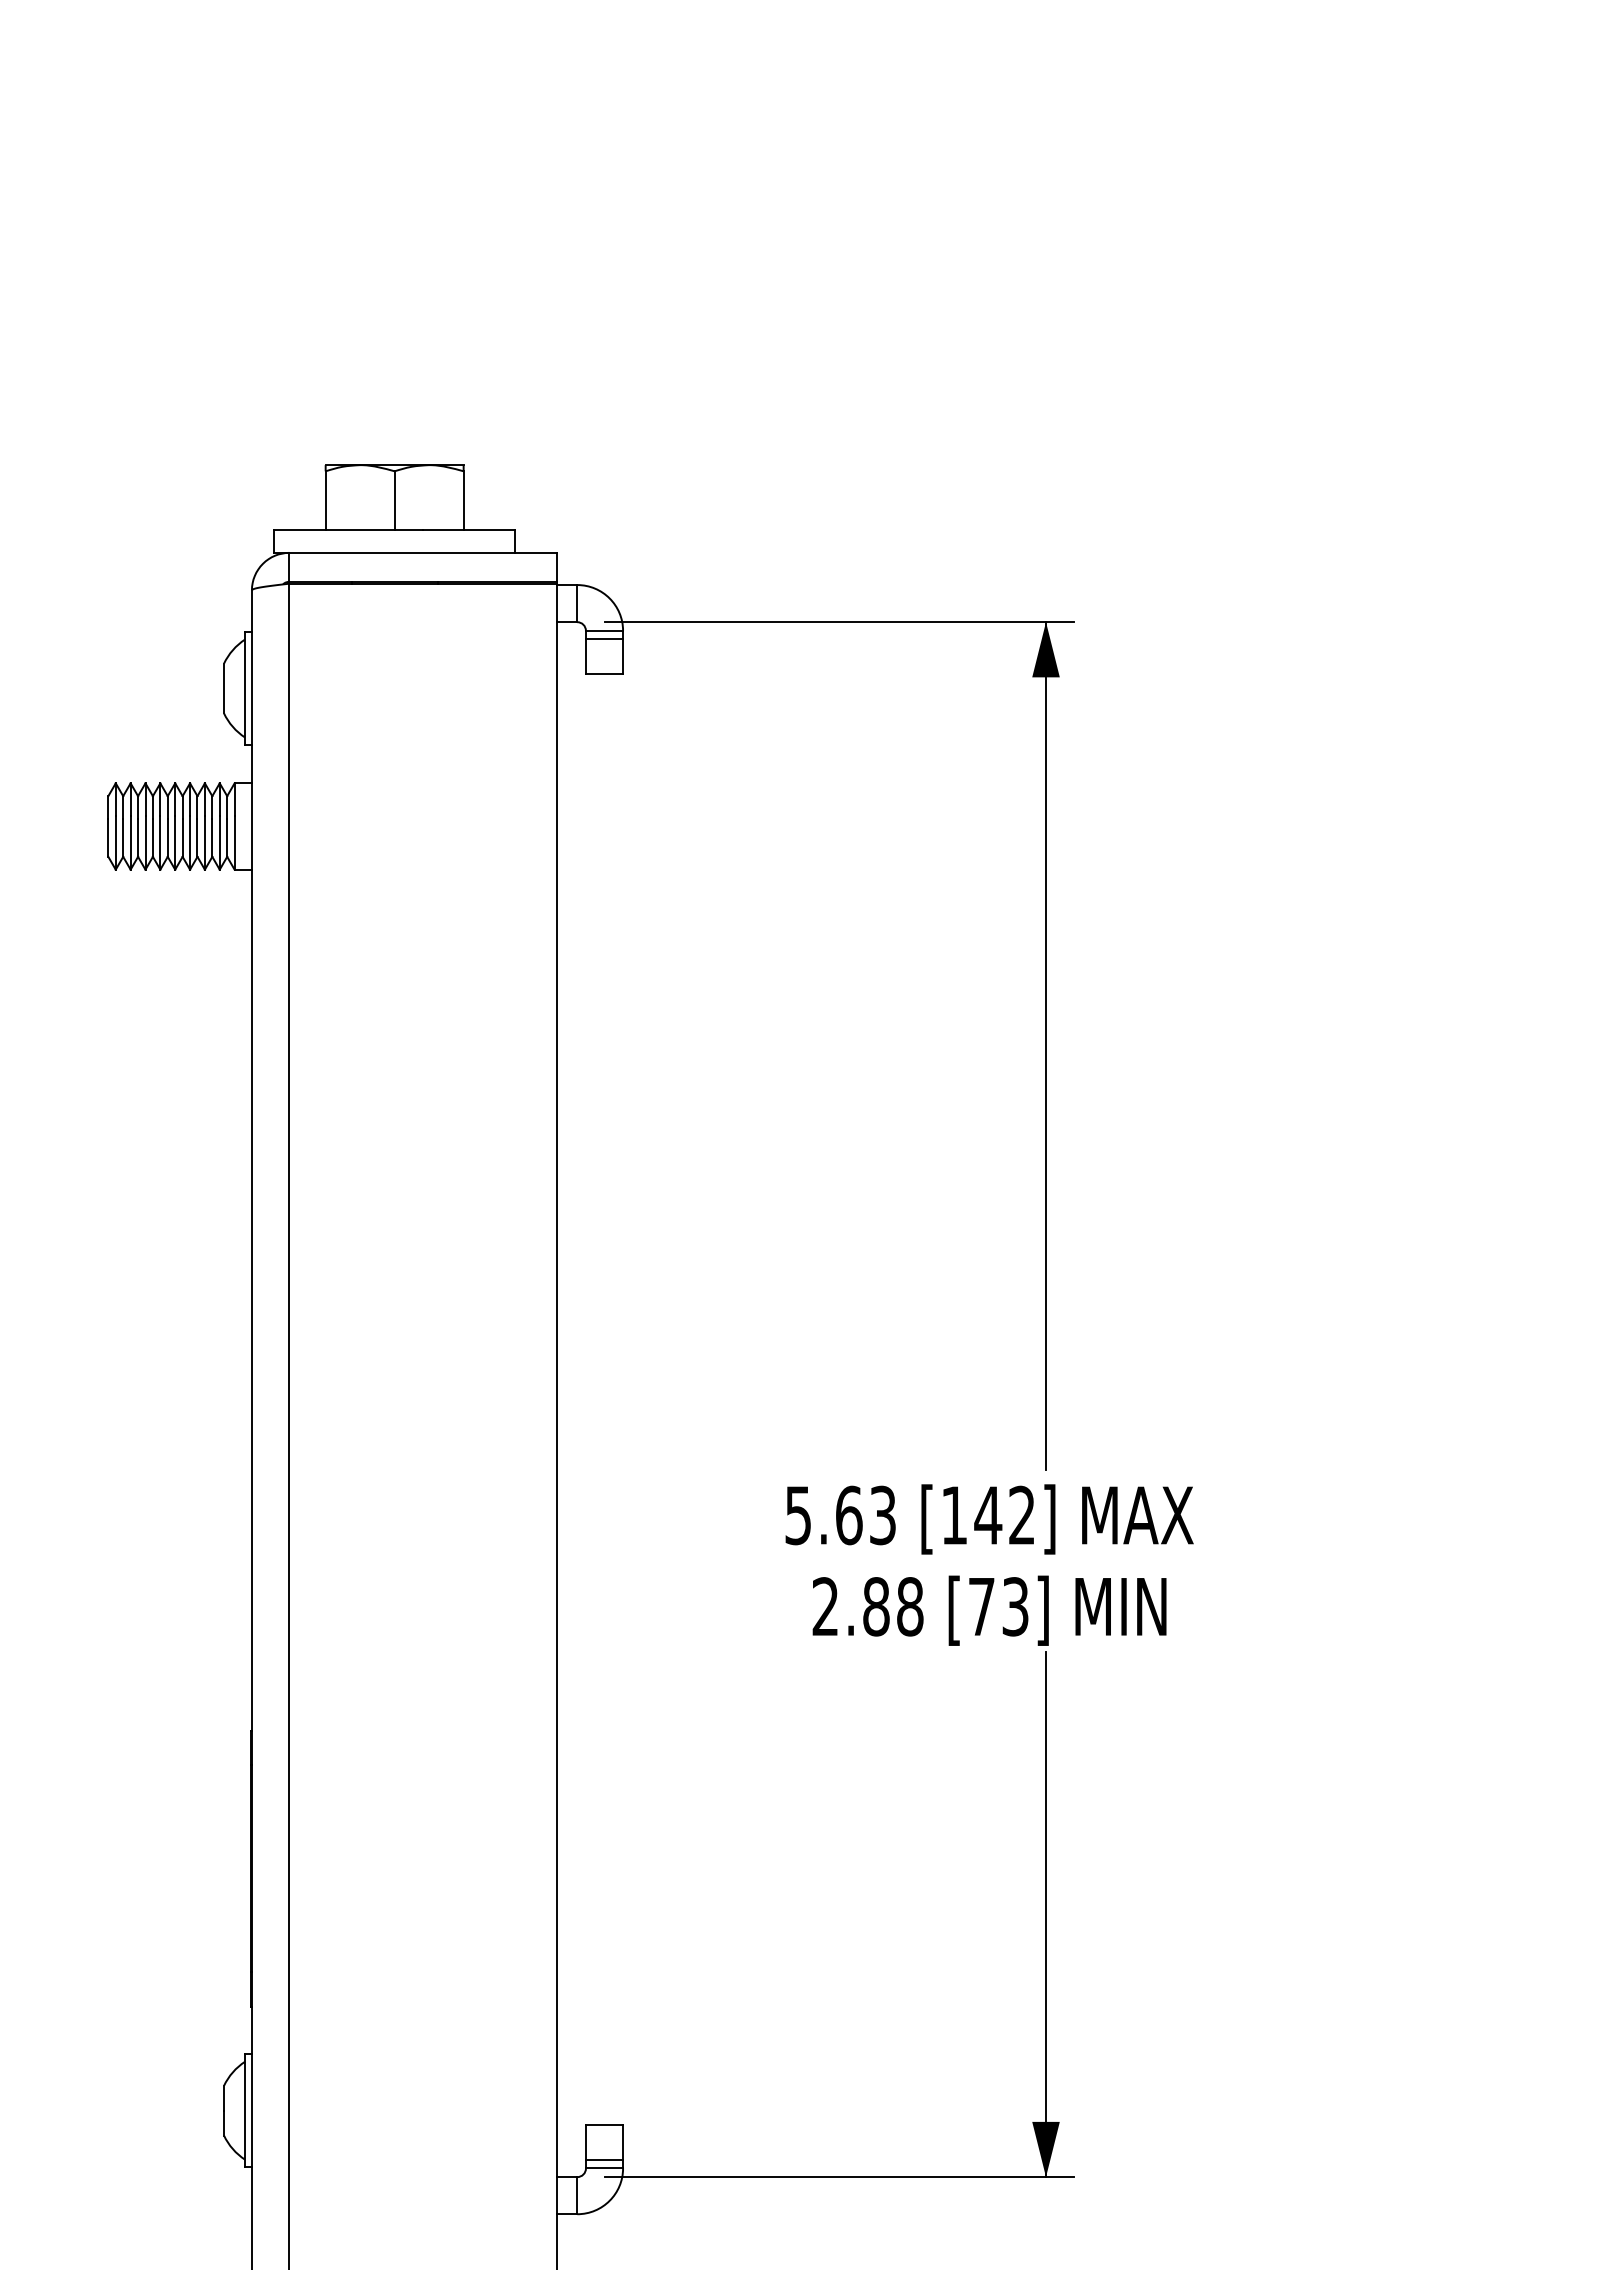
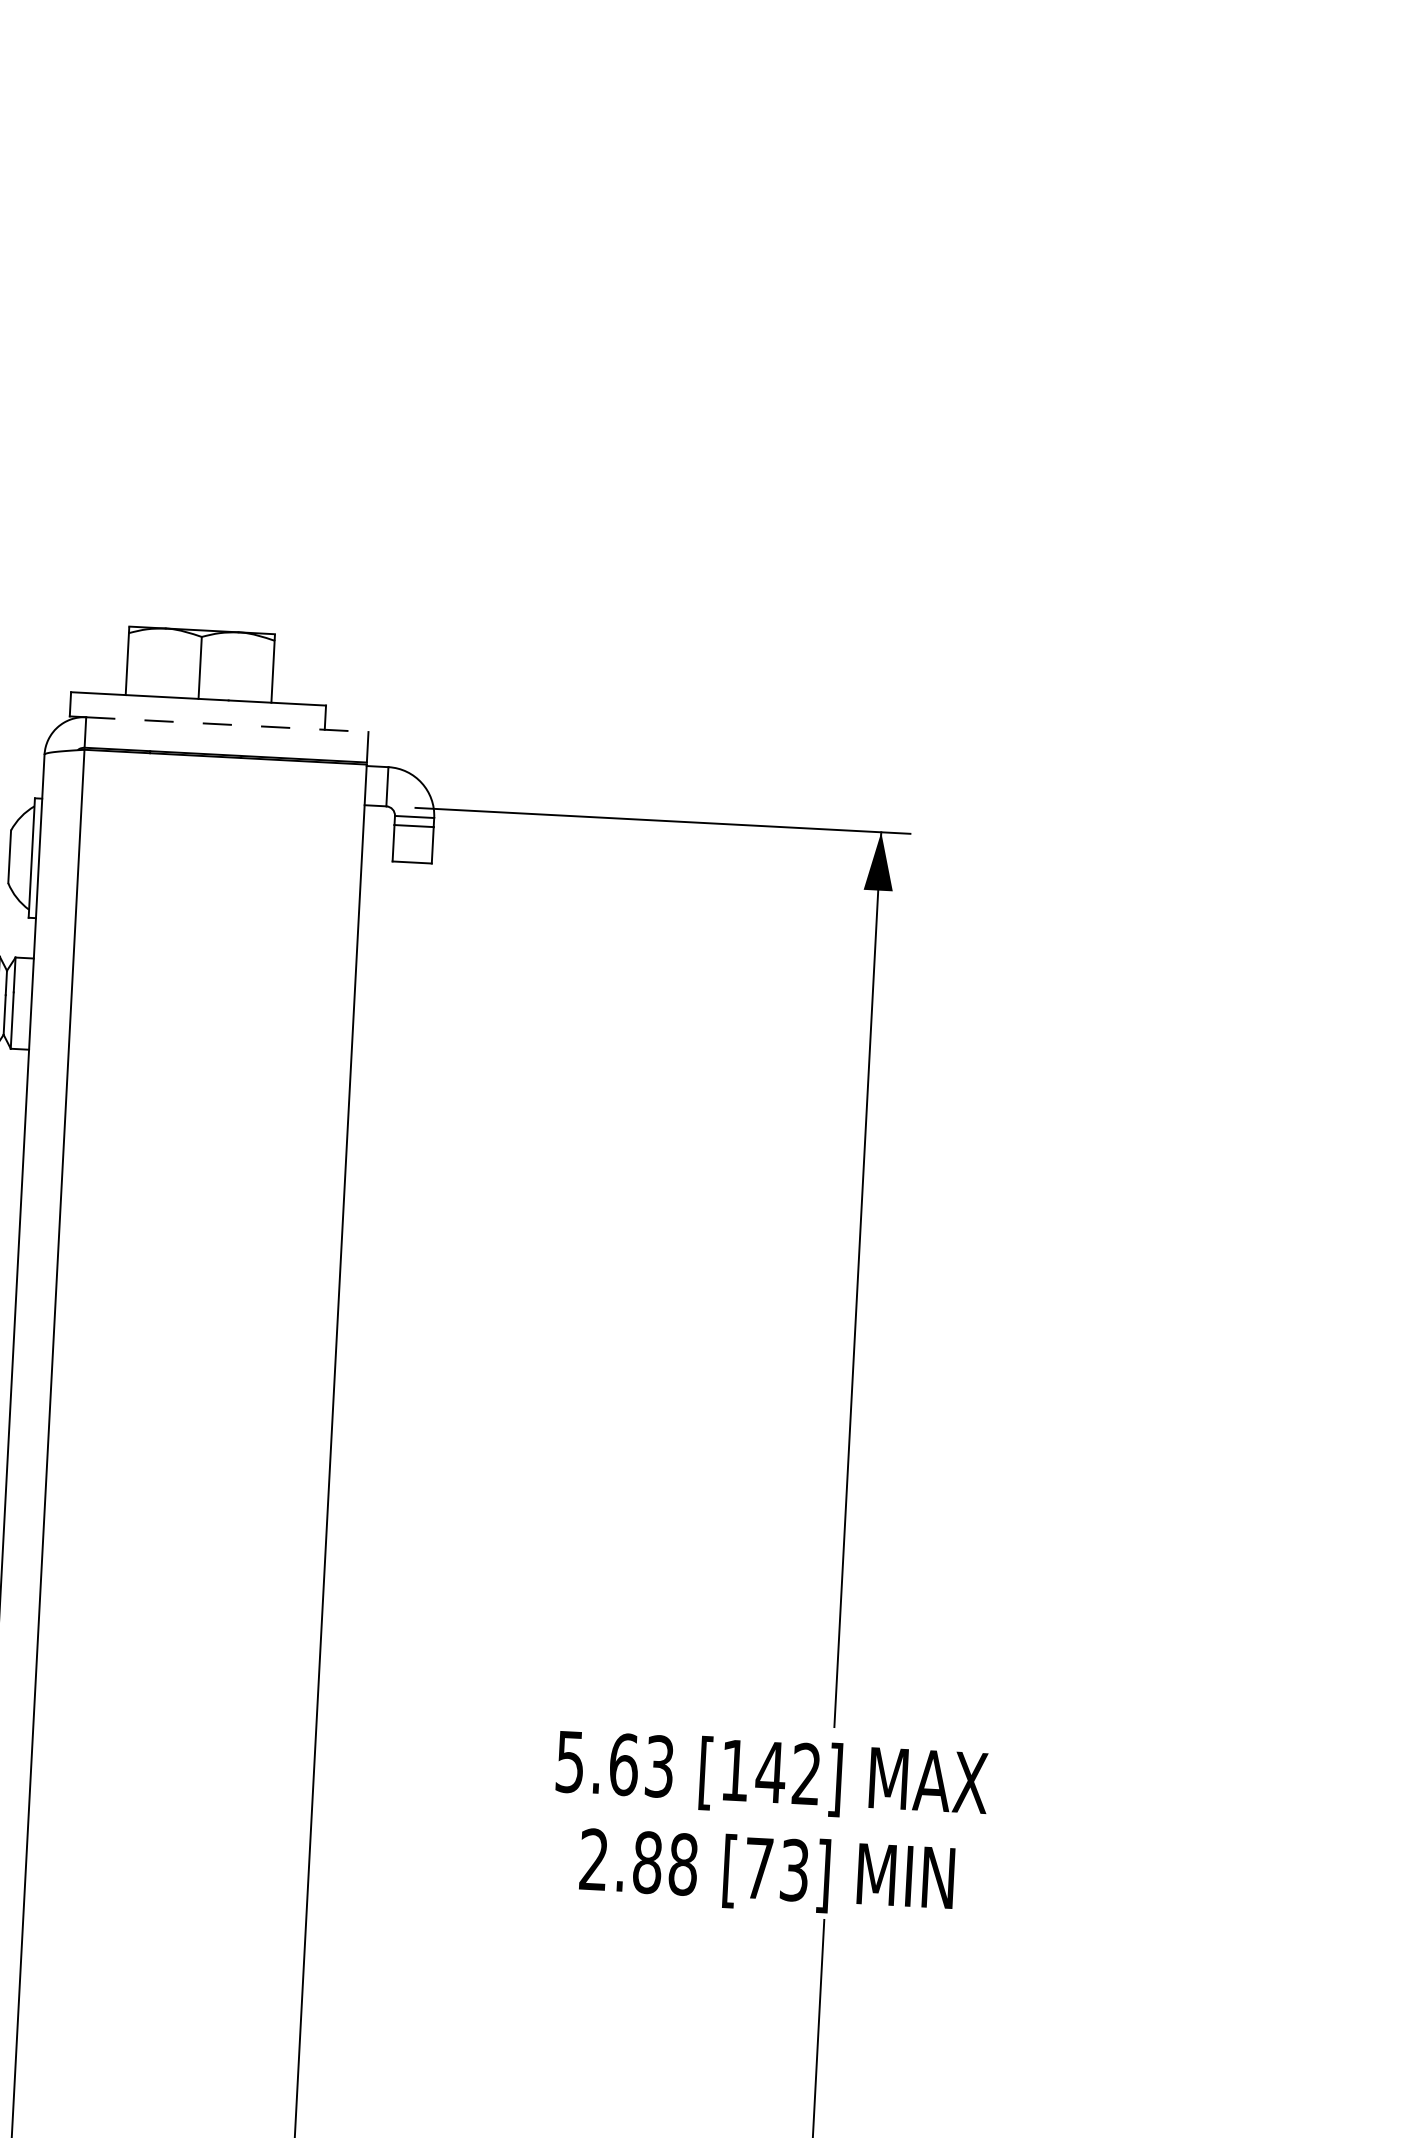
line: (423, 552) -> (227, 724), solid -> dashed

